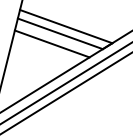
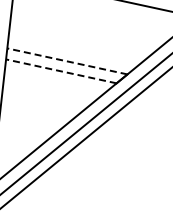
line: (65, 26) -> (66, 61), solid -> dashed
line: (60, 33) -> (61, 71), solid -> dashed
line: (51, 43) -> (52, 84), removed

